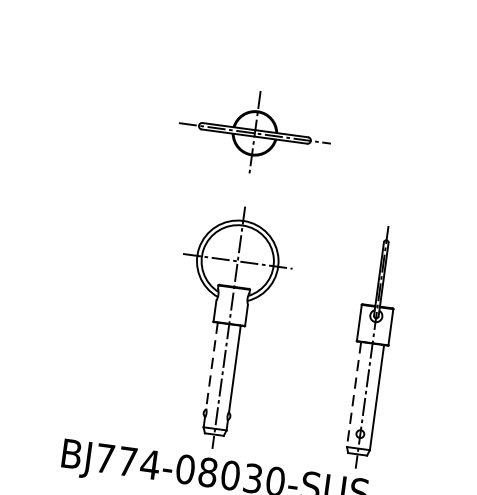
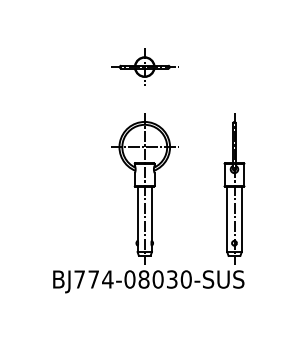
part: (254, 132) -> (144, 66), size x0.71
line: (211, 365) -> (137, 213), dashed -> solid
line: (354, 394) -> (227, 219), dashed -> solid

